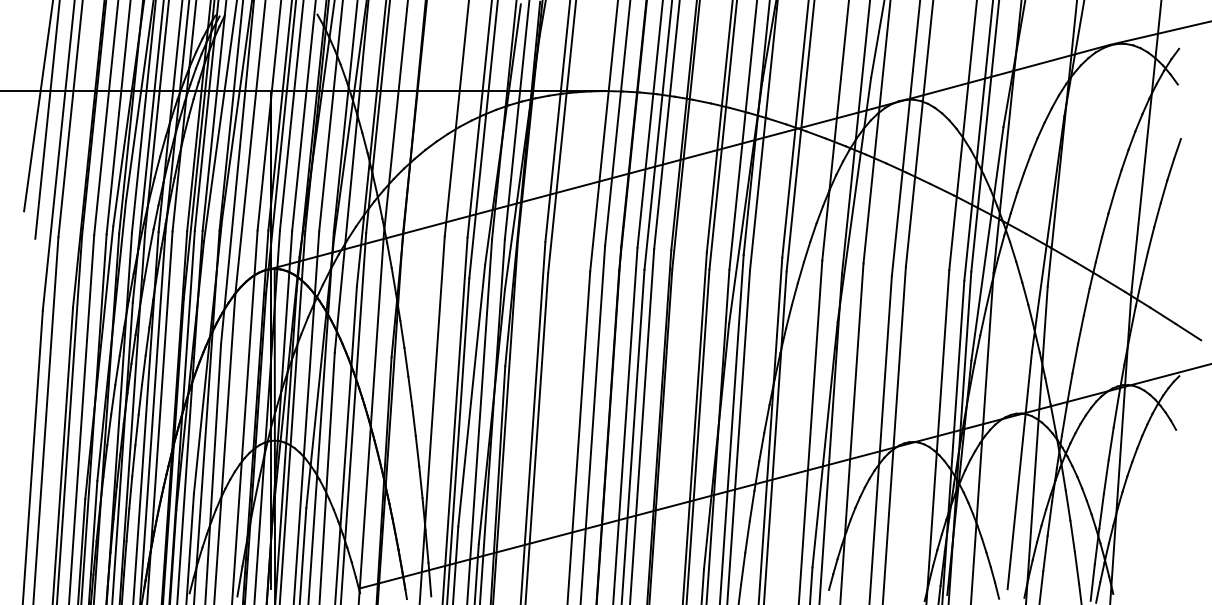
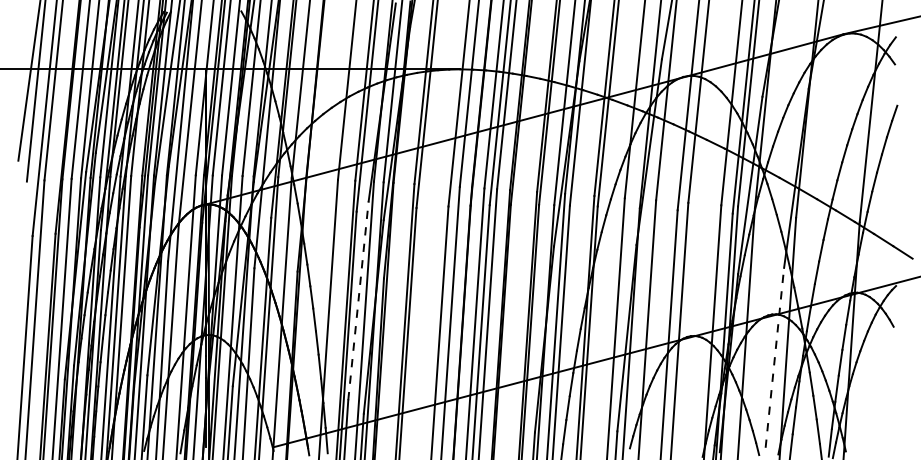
line: (471, 395) -> (358, 300), solid -> dashed
line: (1019, 470) -> (774, 357), solid -> dashed

